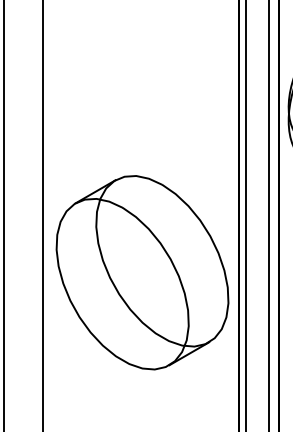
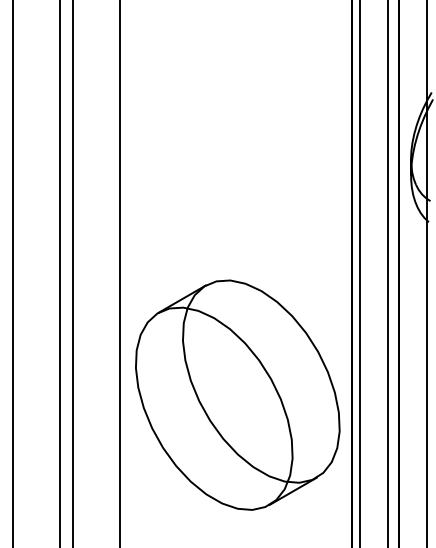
part: (142, 272) -> (237, 394), moved

